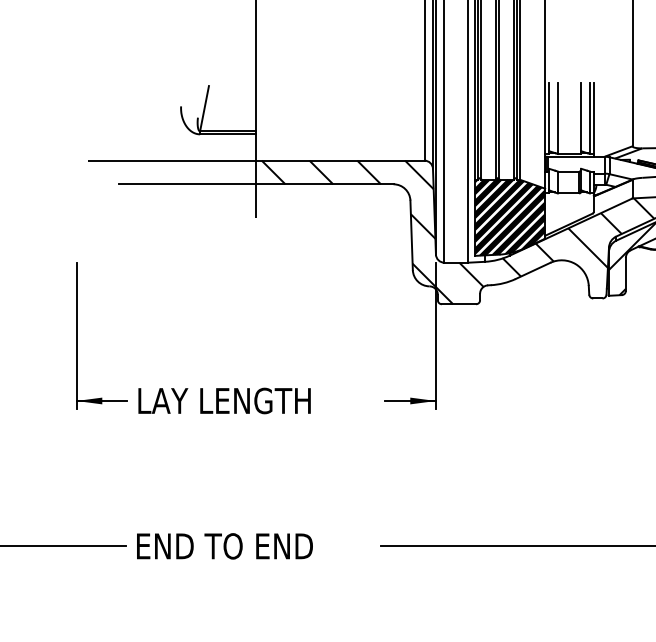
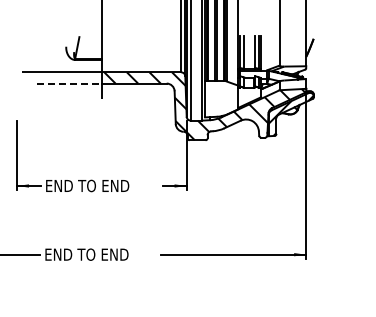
line: (187, 184) -> (69, 83), solid -> dashed
hatch: (509, 215) -> (221, 98), removed
text: (228, 399) -> (88, 185), LAY LENGTH -> END TO END

